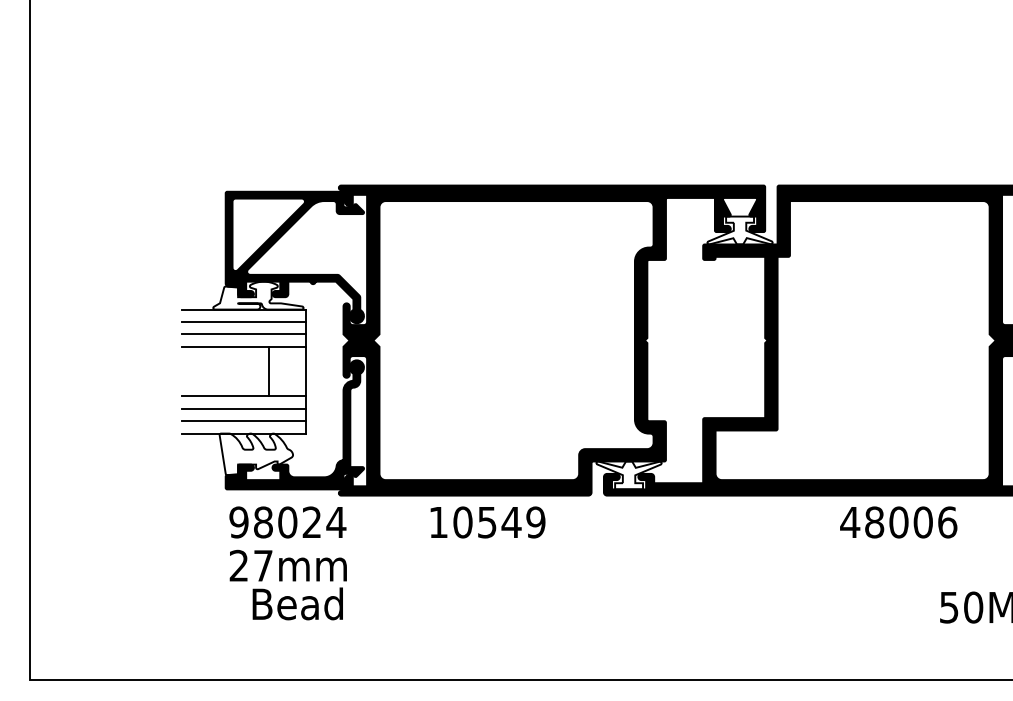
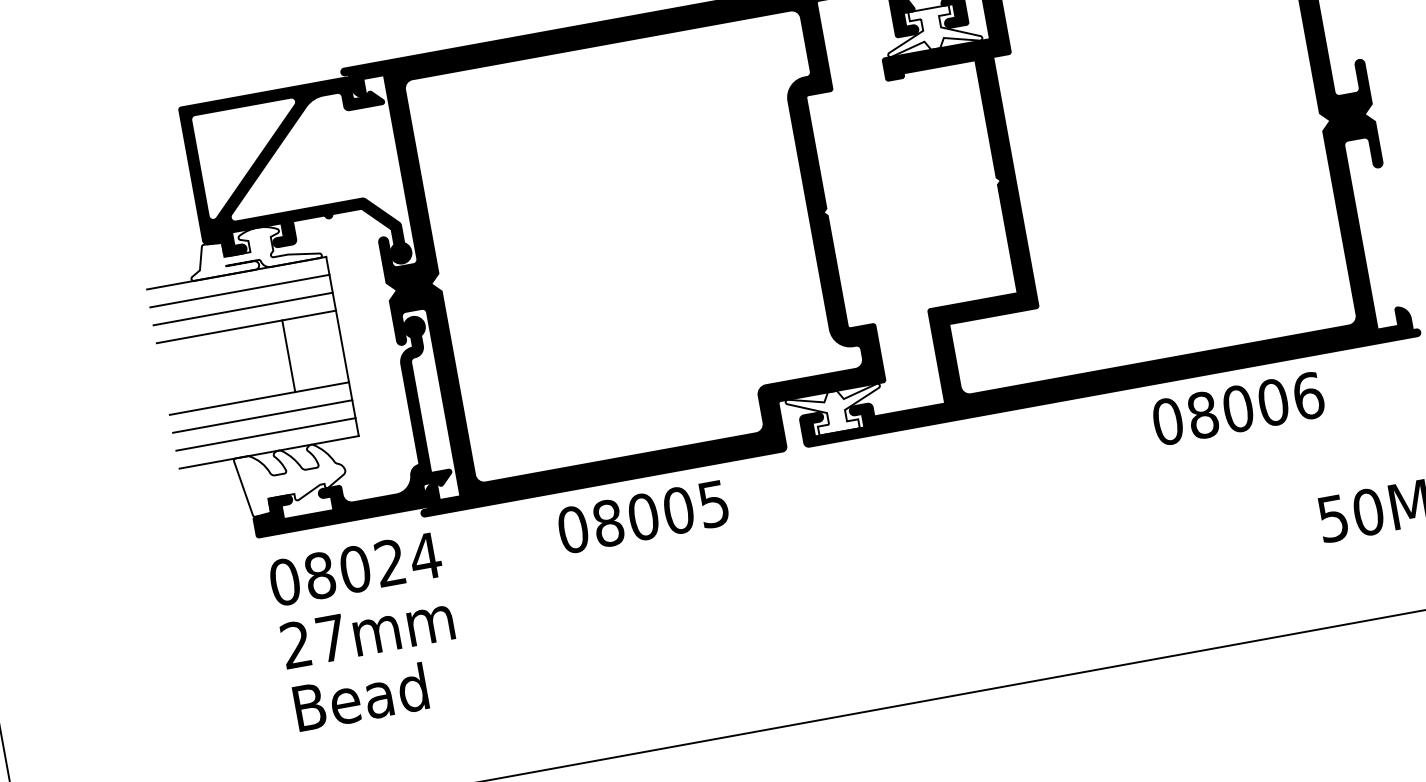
text: (238, 522) -> (284, 582), 98024 -> 08024
text: (487, 522) -> (643, 516), 10549 -> 08005
text: (850, 522) -> (1168, 421), 48006 -> 08006
text: (297, 603) -> (360, 696), moved

